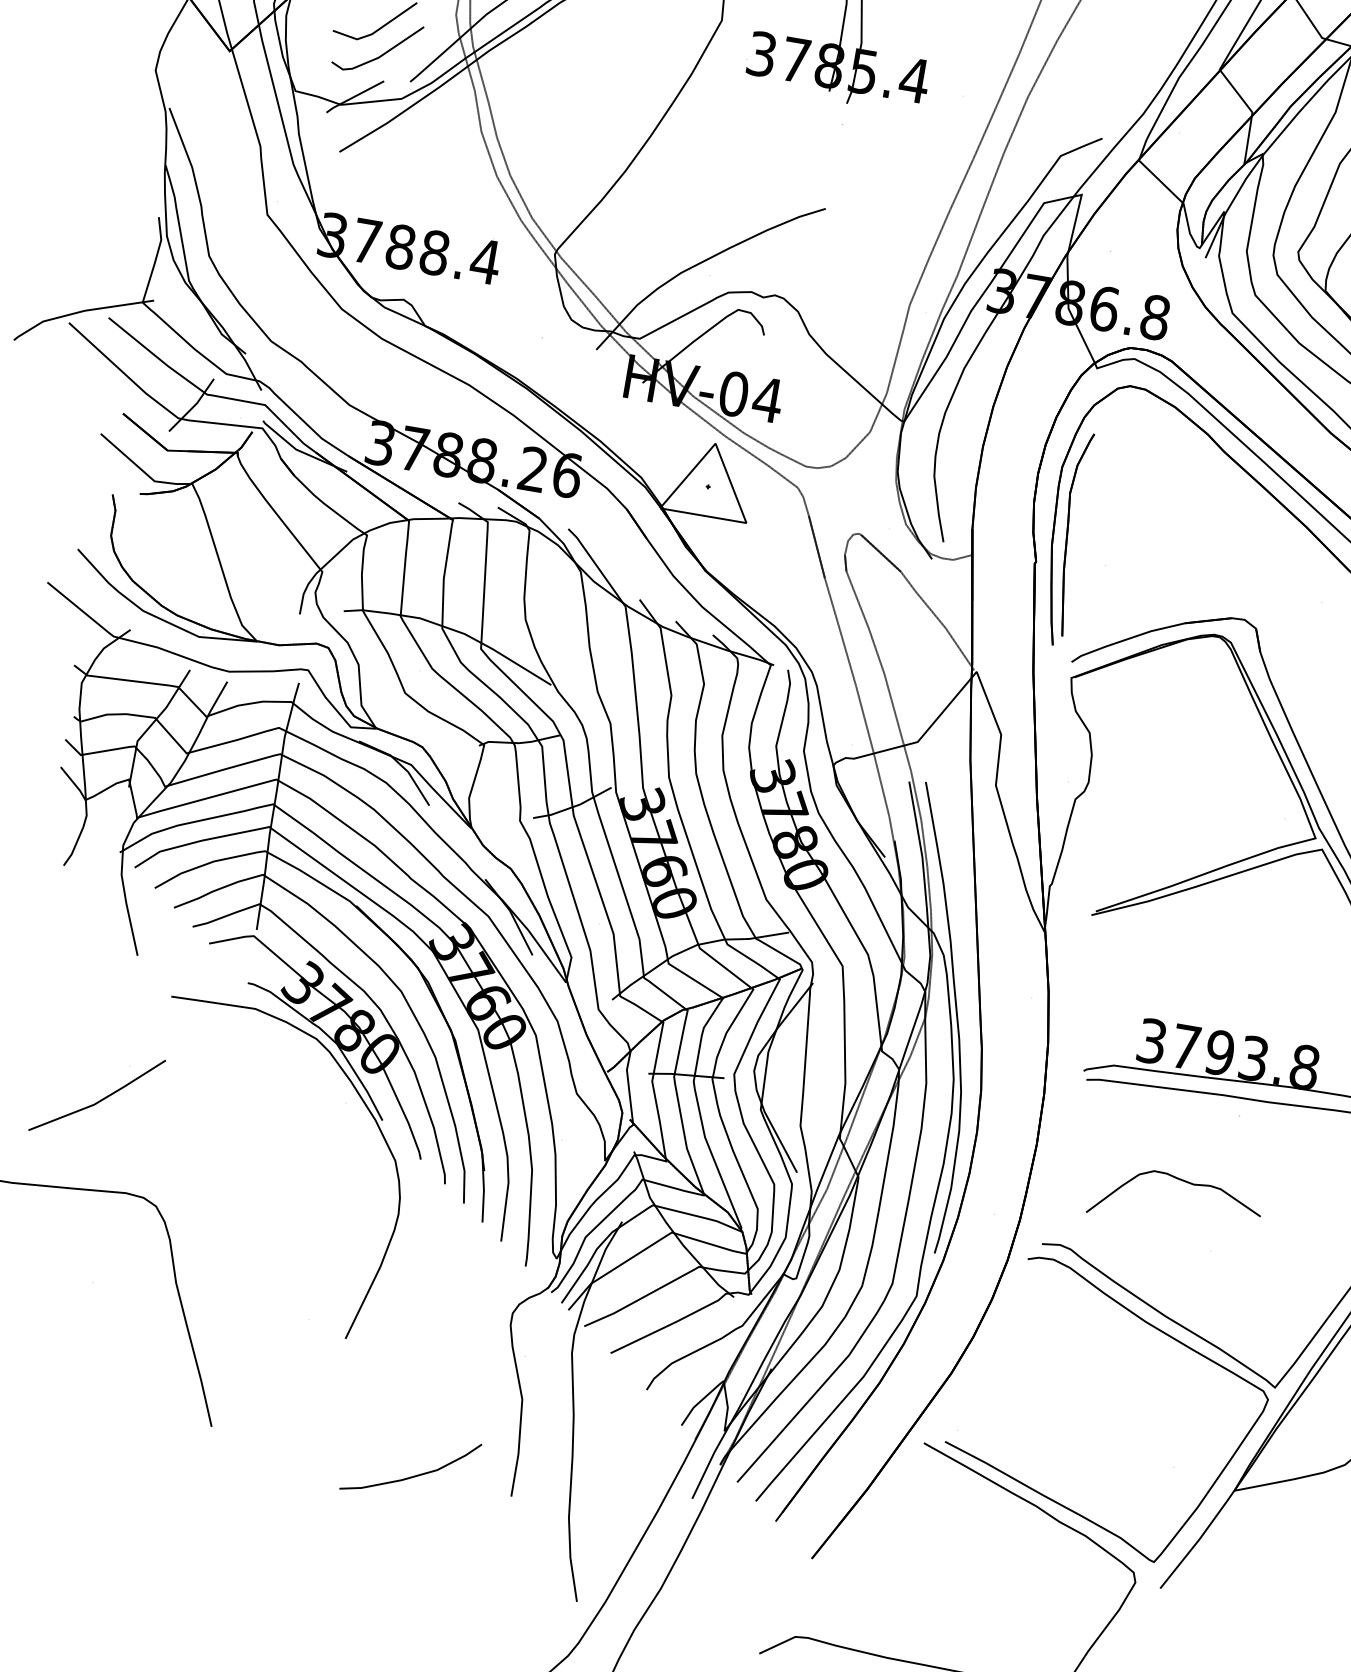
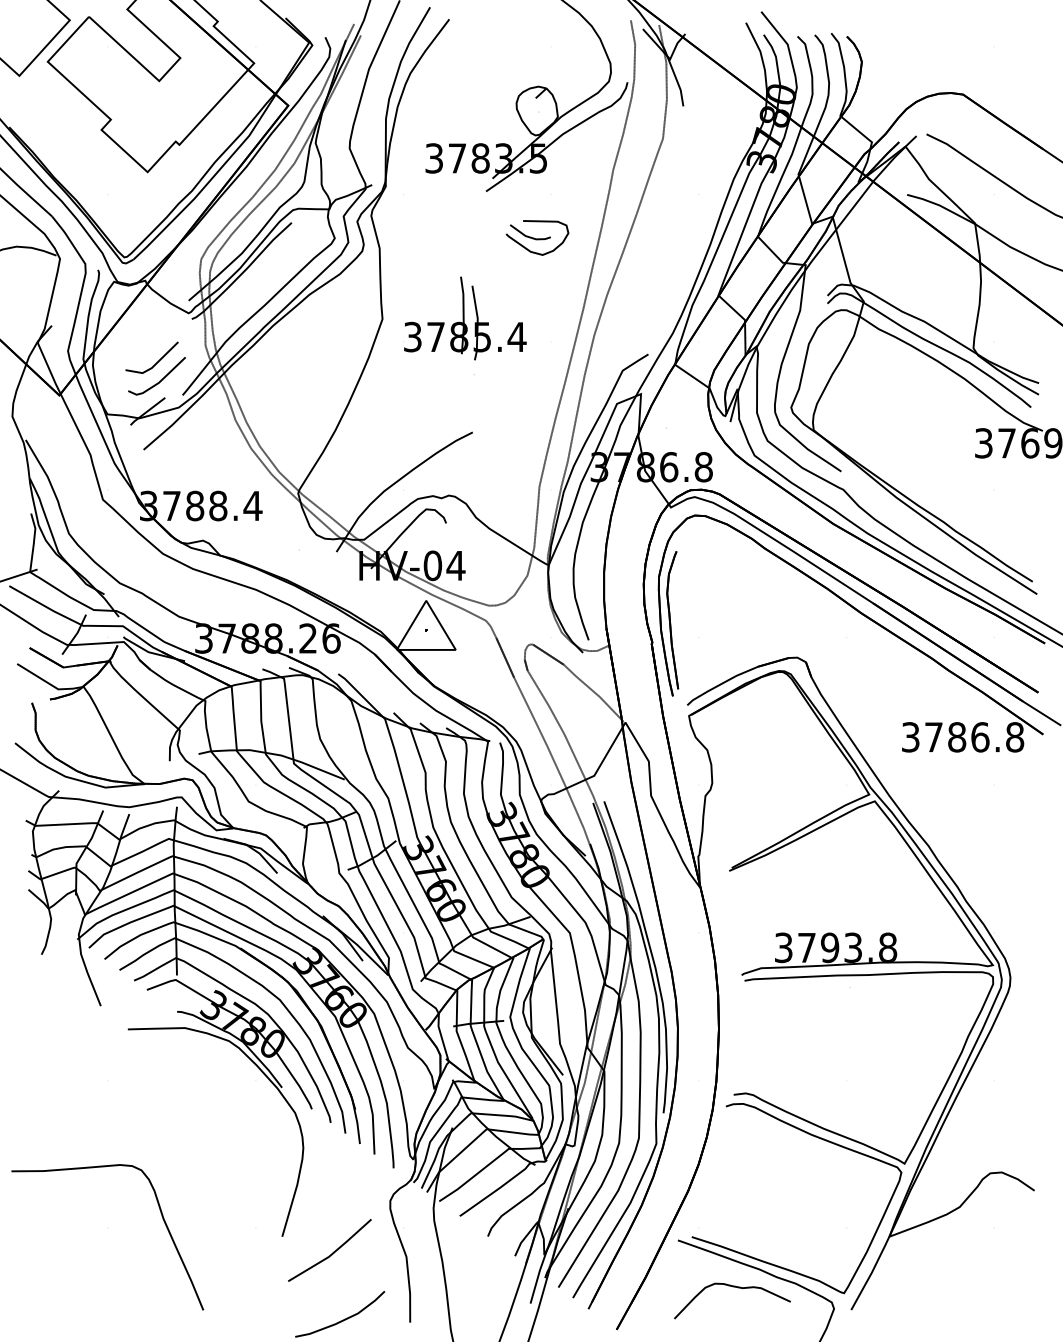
line: (100, 1099) -> (332, 1252), moved
curve: (1179, 1181) -> (732, 1287), moved

